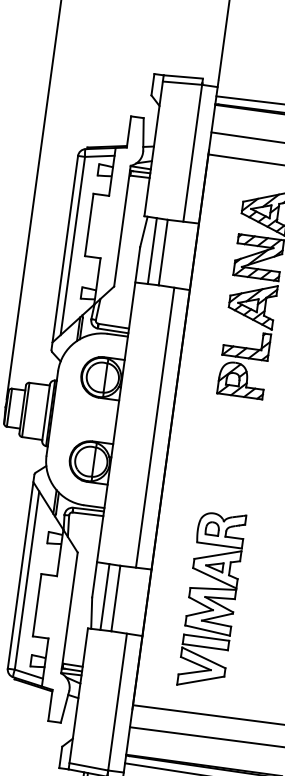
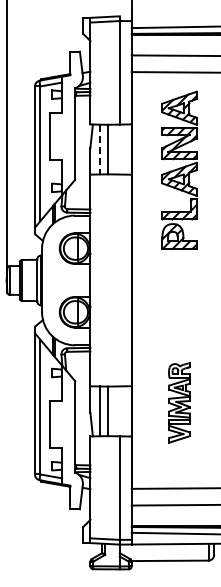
line: (151, 250) -> (99, 149), solid -> dashed
line: (154, 427) -> (119, 280), removed
part: (211, 599) -> (179, 402), size x0.6

